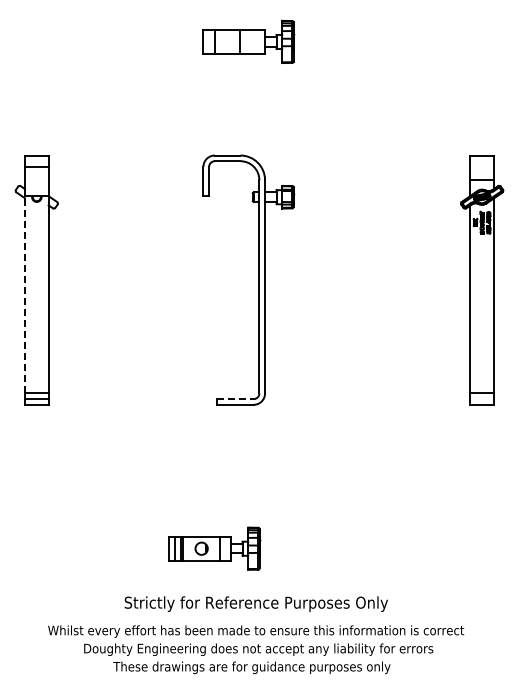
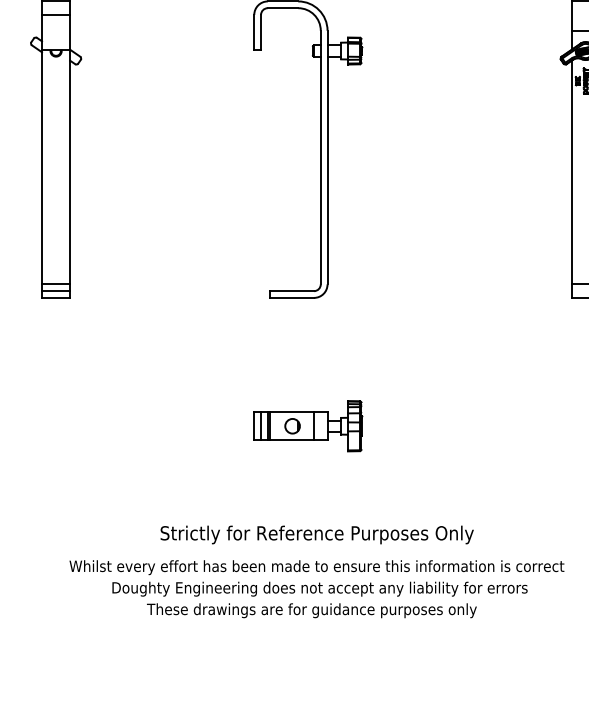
line: (24, 294) -> (41, 166), dashed -> solid
line: (235, 399) -> (292, 291), dashed -> solid
part: (214, 548) -> (307, 425), moved

